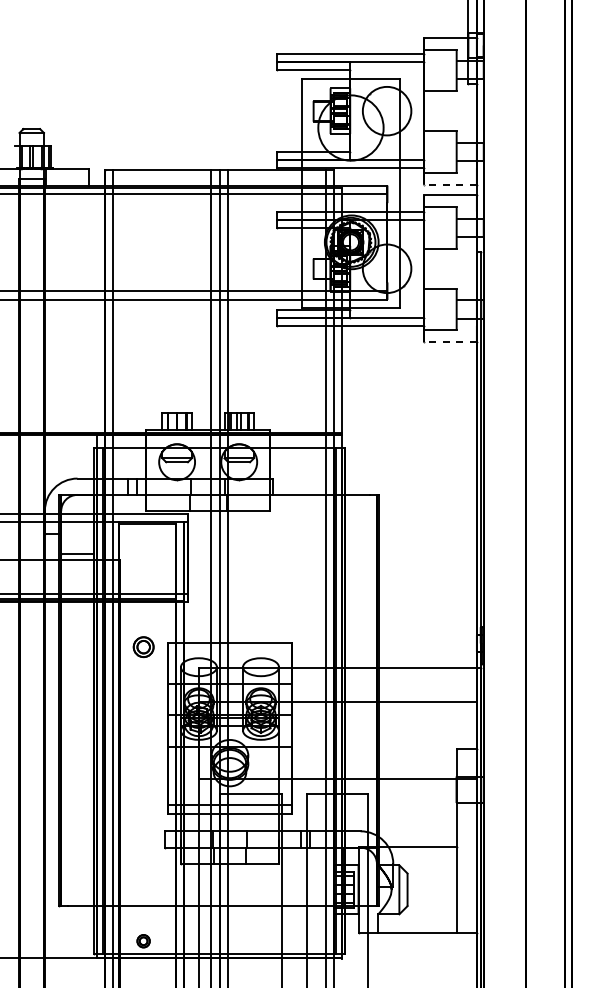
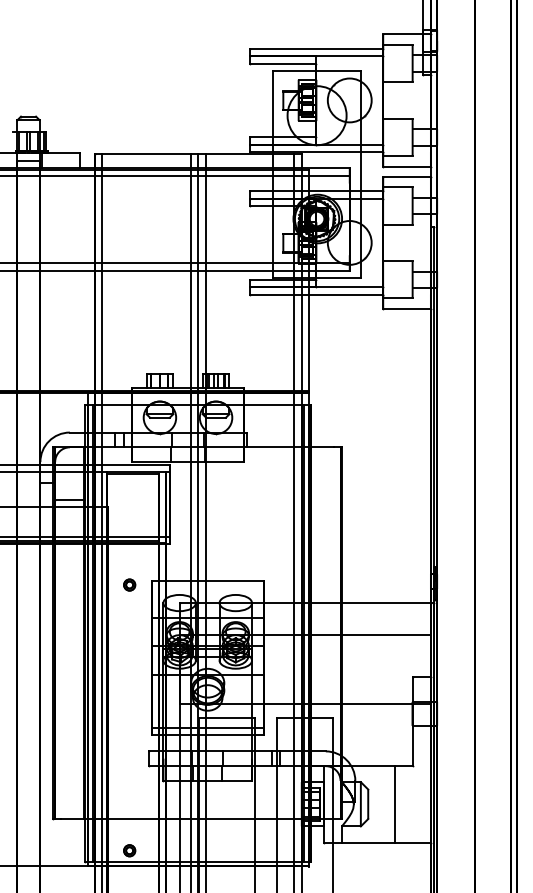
line: (449, 184) -> (406, 166), dashed -> solid
line: (449, 342) -> (406, 309), dashed -> solid
part: (143, 647) -> (129, 585), size x0.62
line: (456, 889) -> (394, 803), moved

